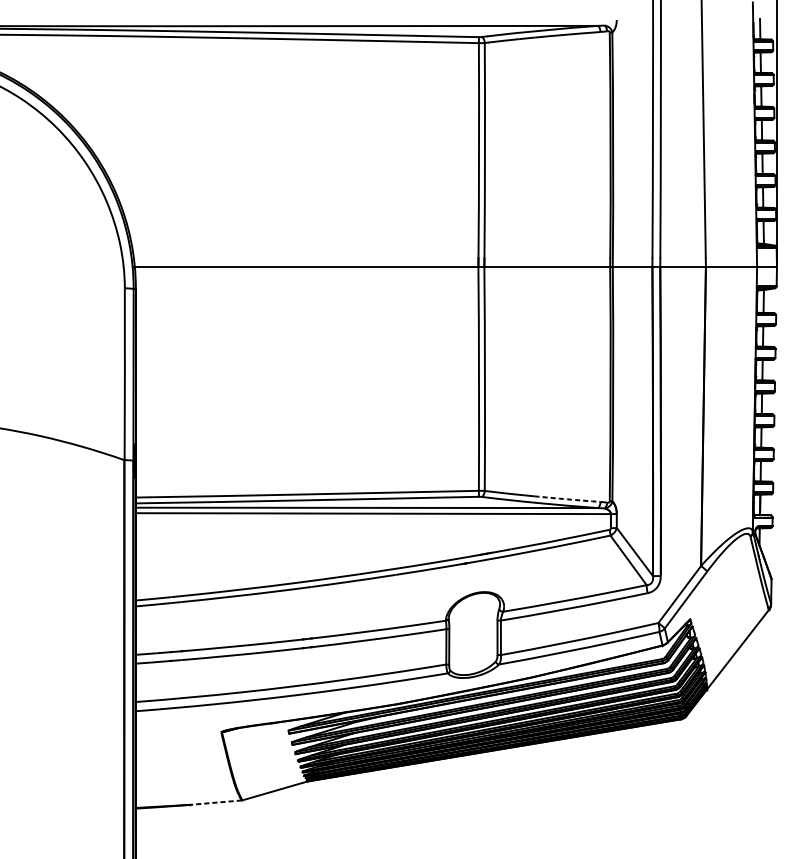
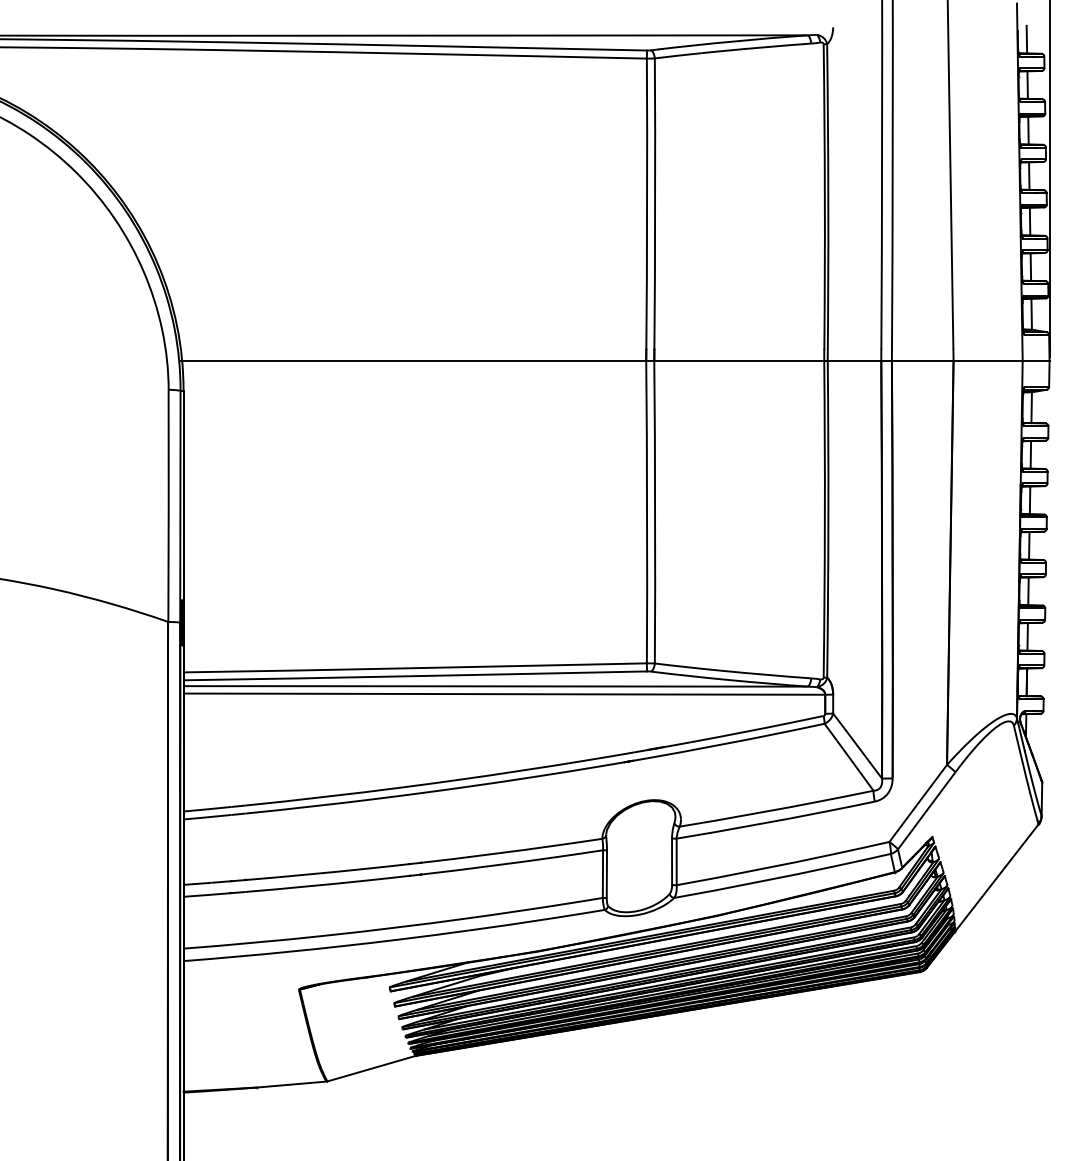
arc: (567, 499) -> (766, 674), dashed -> solid
line: (215, 802) -> (291, 1084), dashed -> solid

